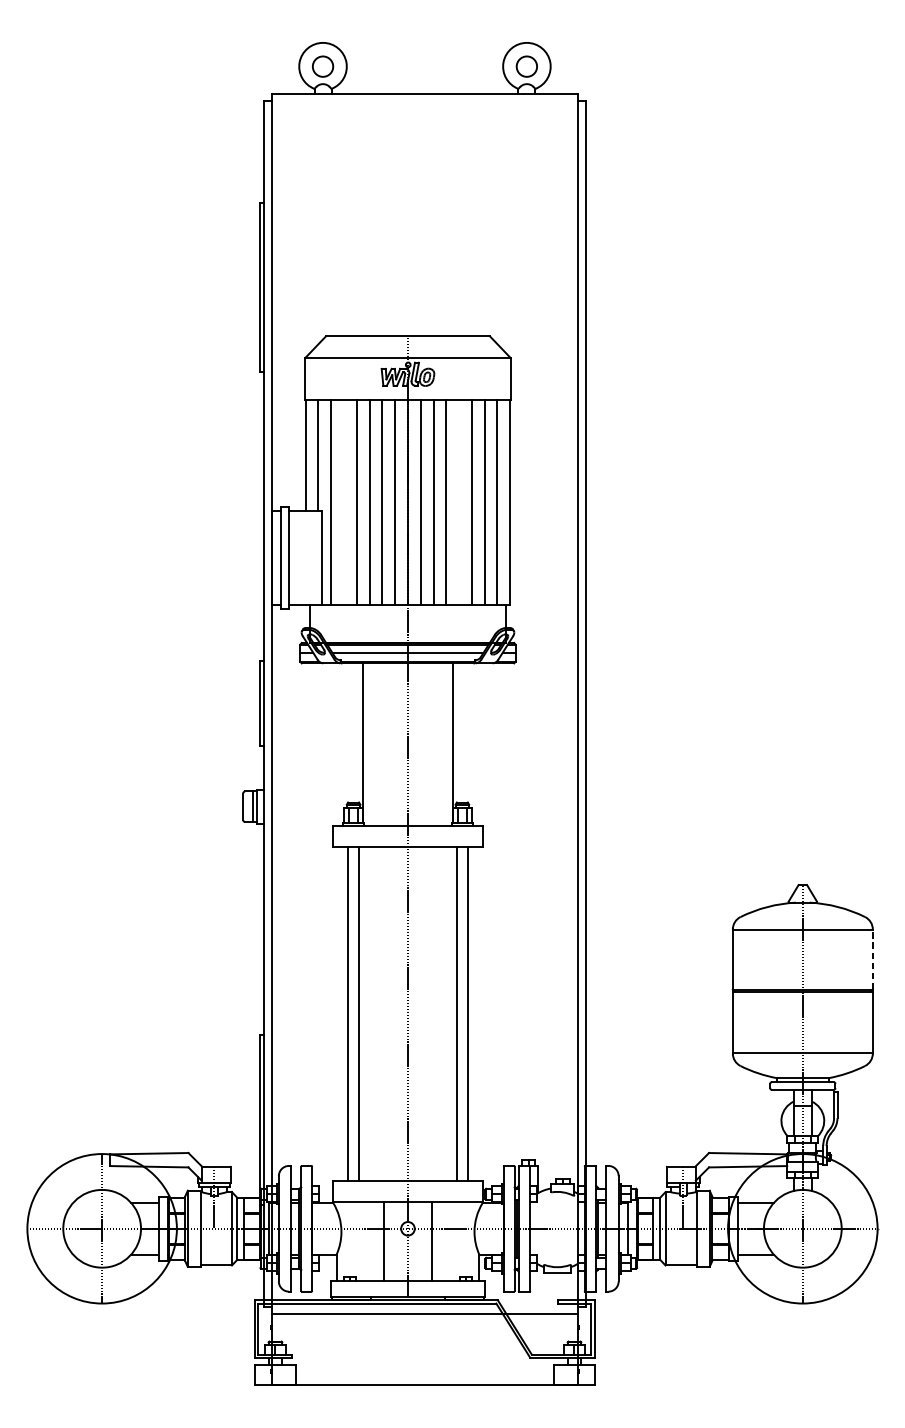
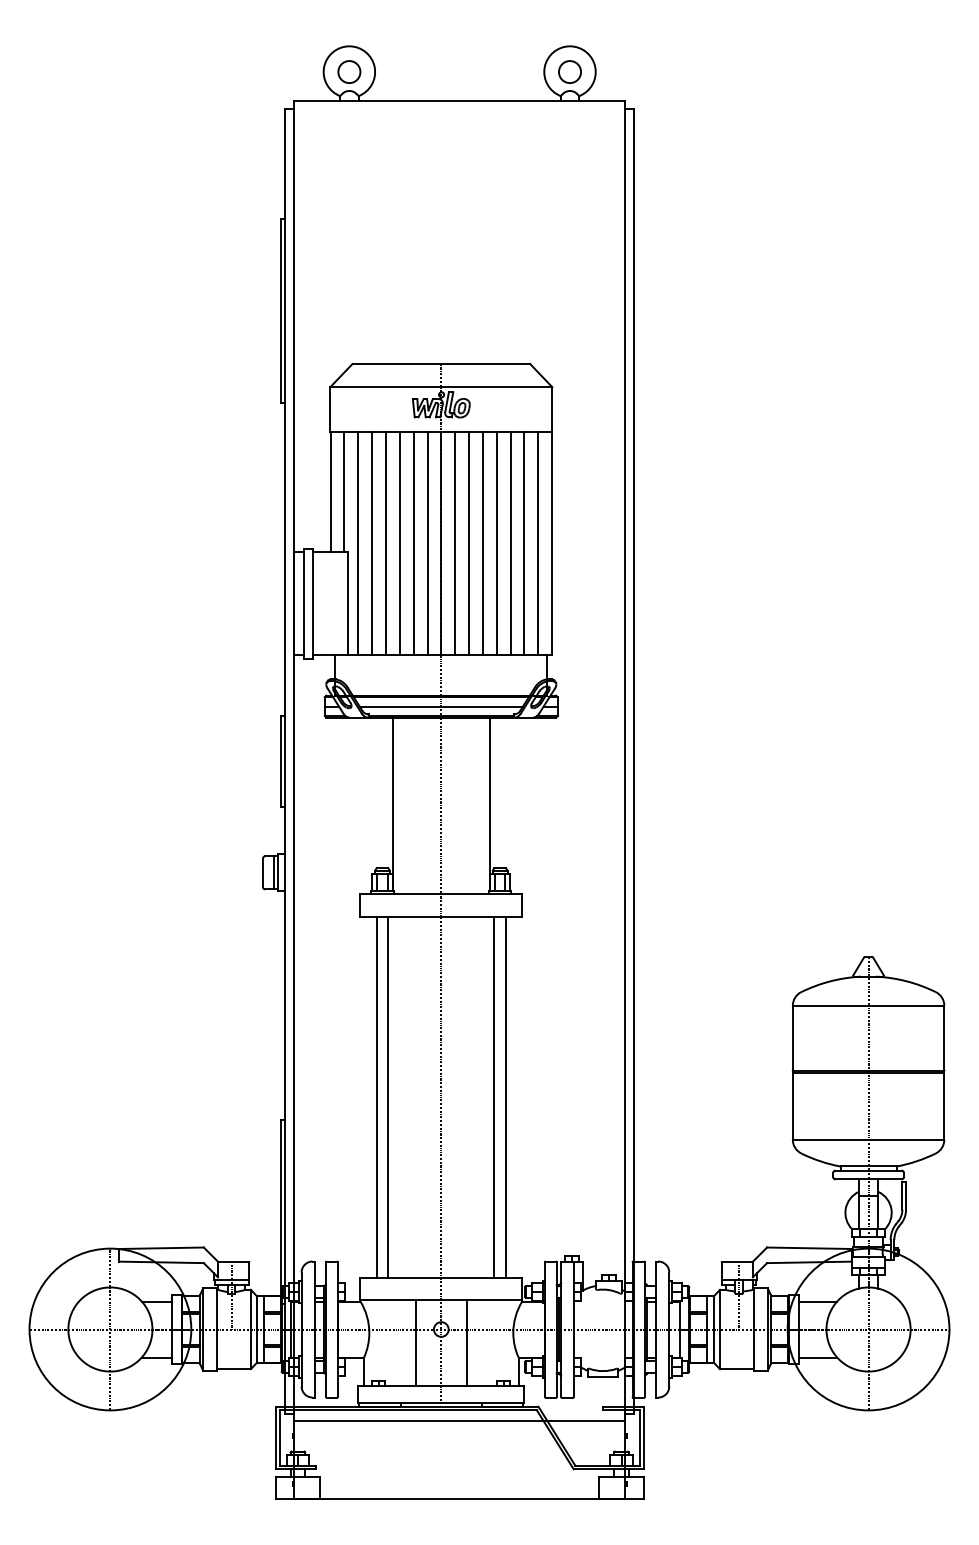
line: (344, 502) -> (372, 543), added
line: (458, 502) -> (496, 543), added
line: (873, 958) -> (944, 1037), dashed -> solid

